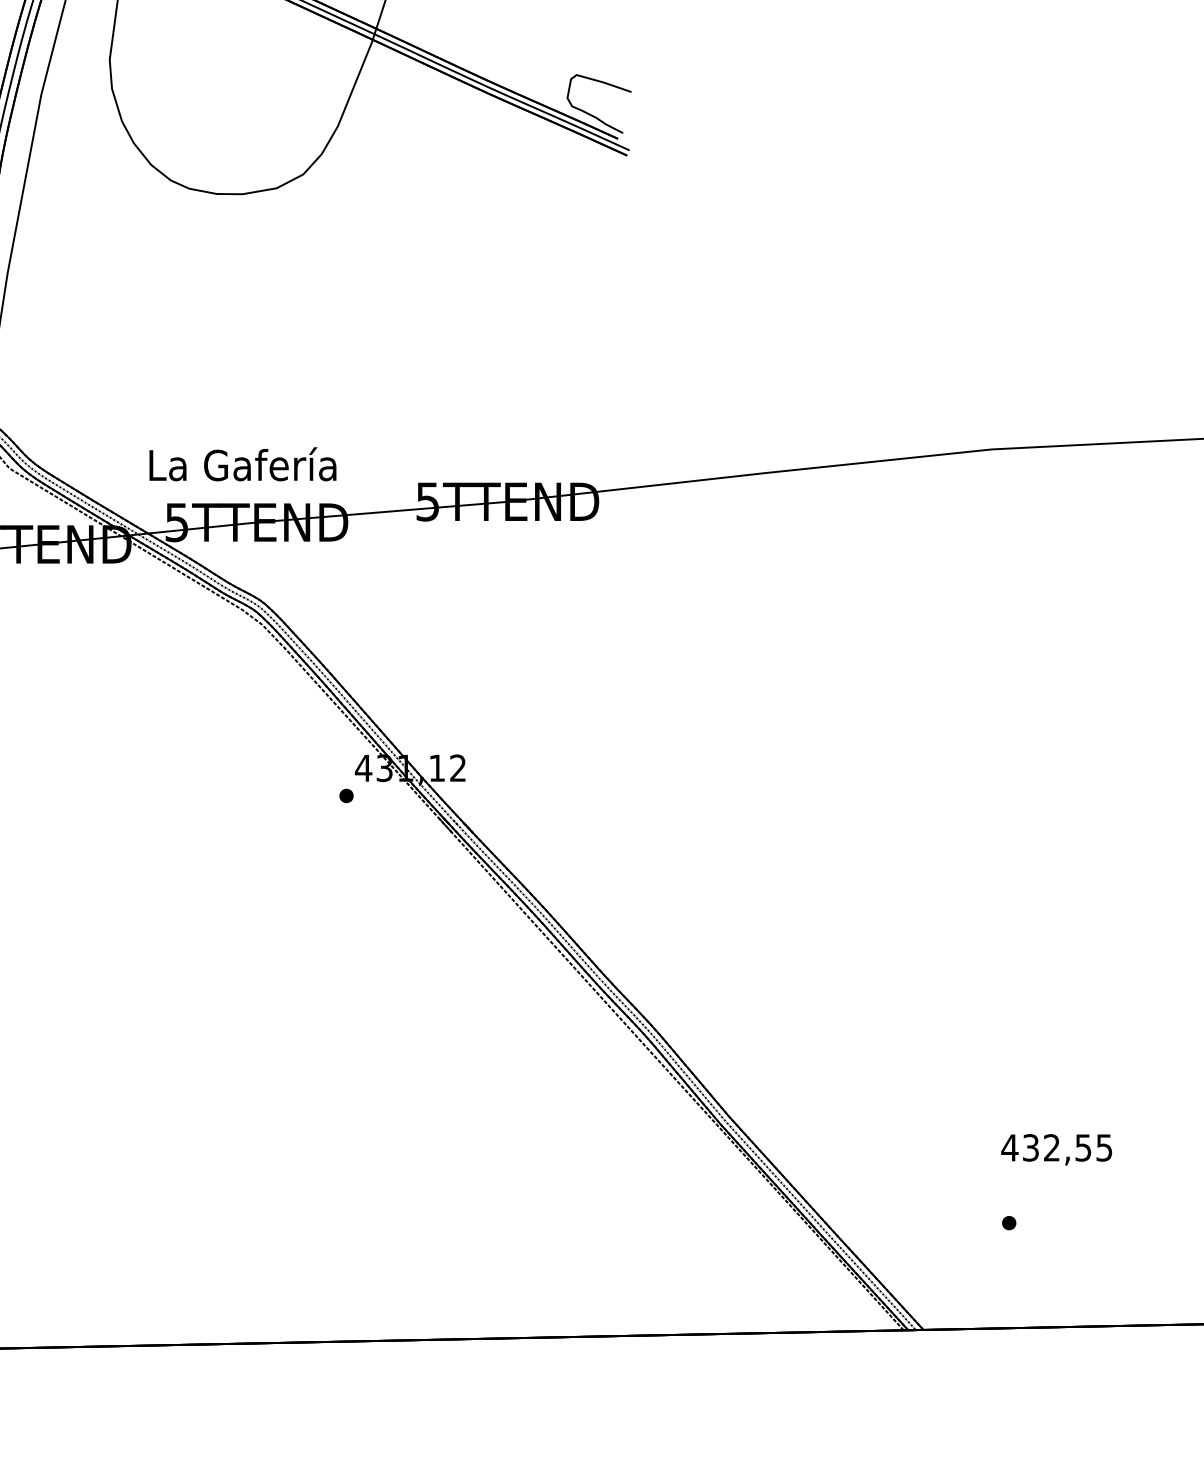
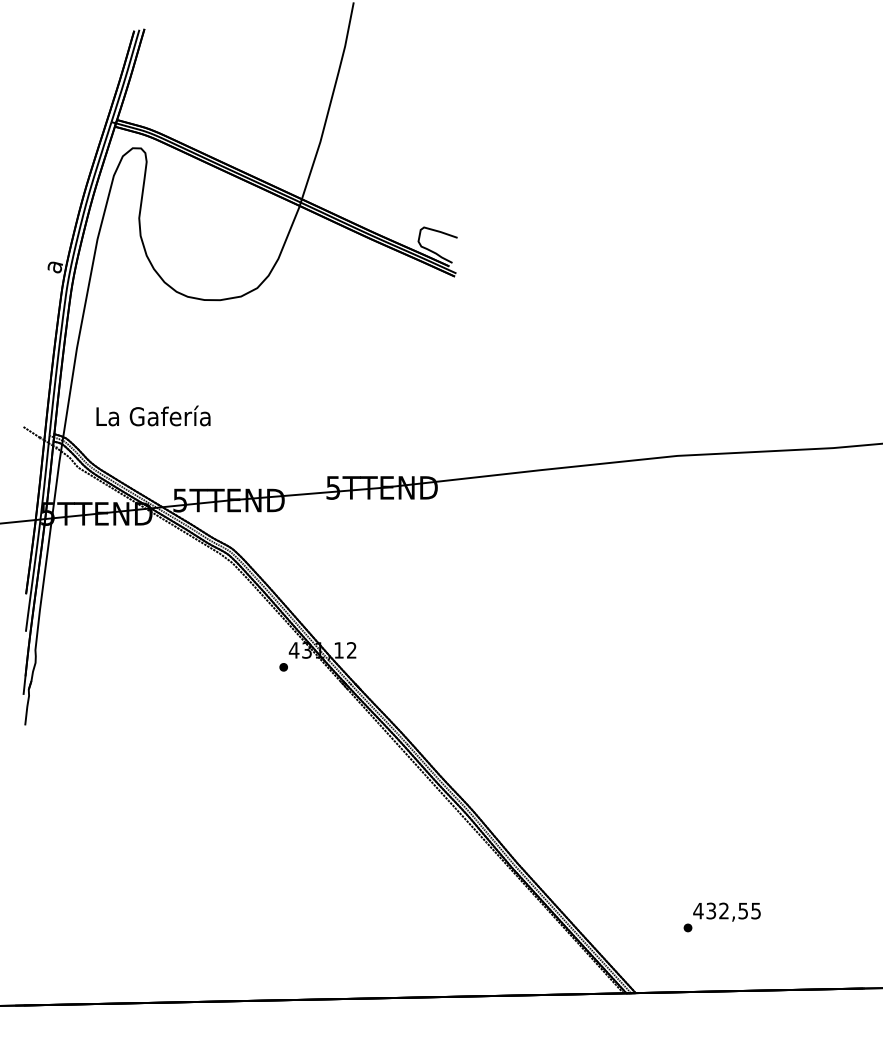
text: (242, 463) -> (153, 415), moved
text: (1055, 1148) -> (726, 911), moved

